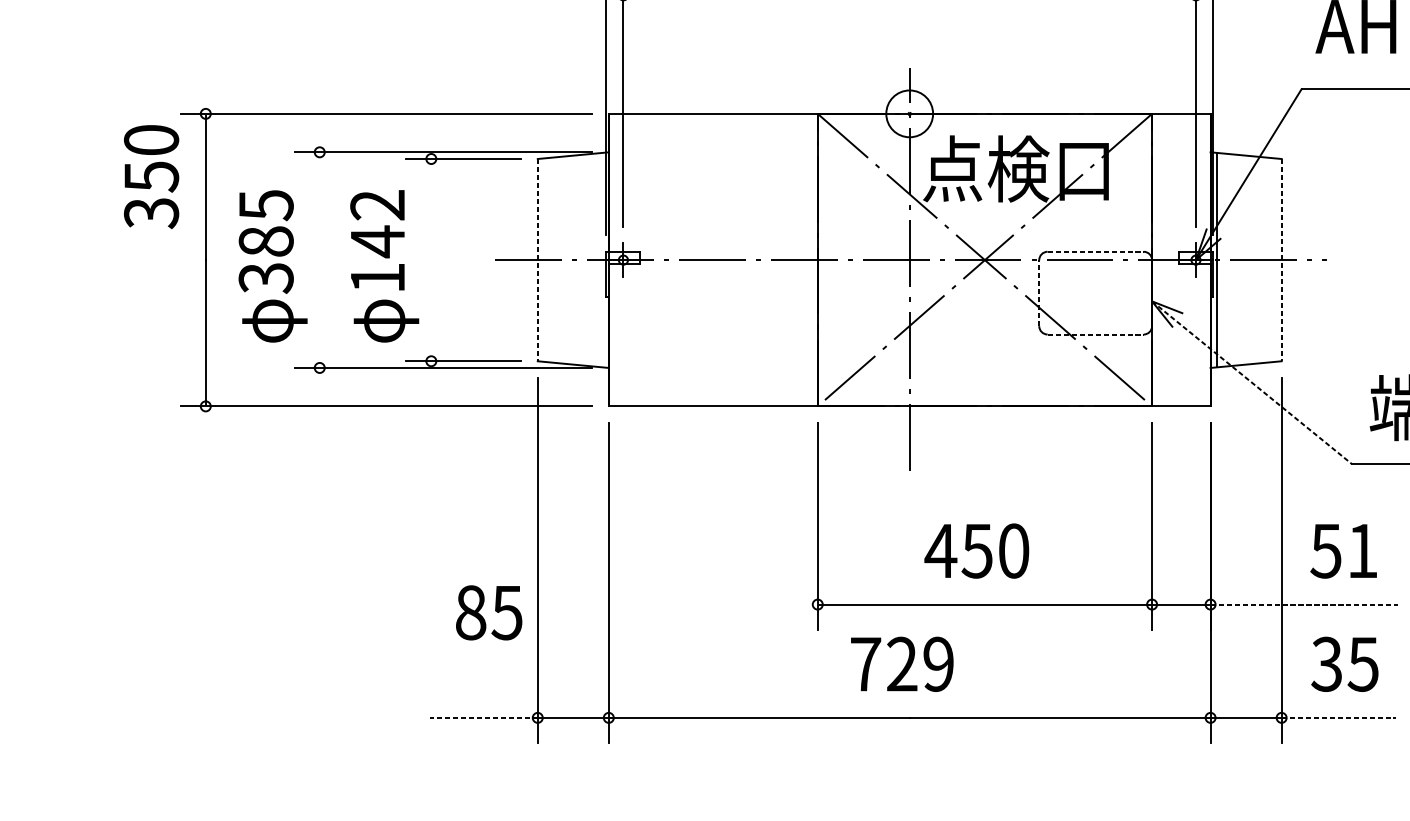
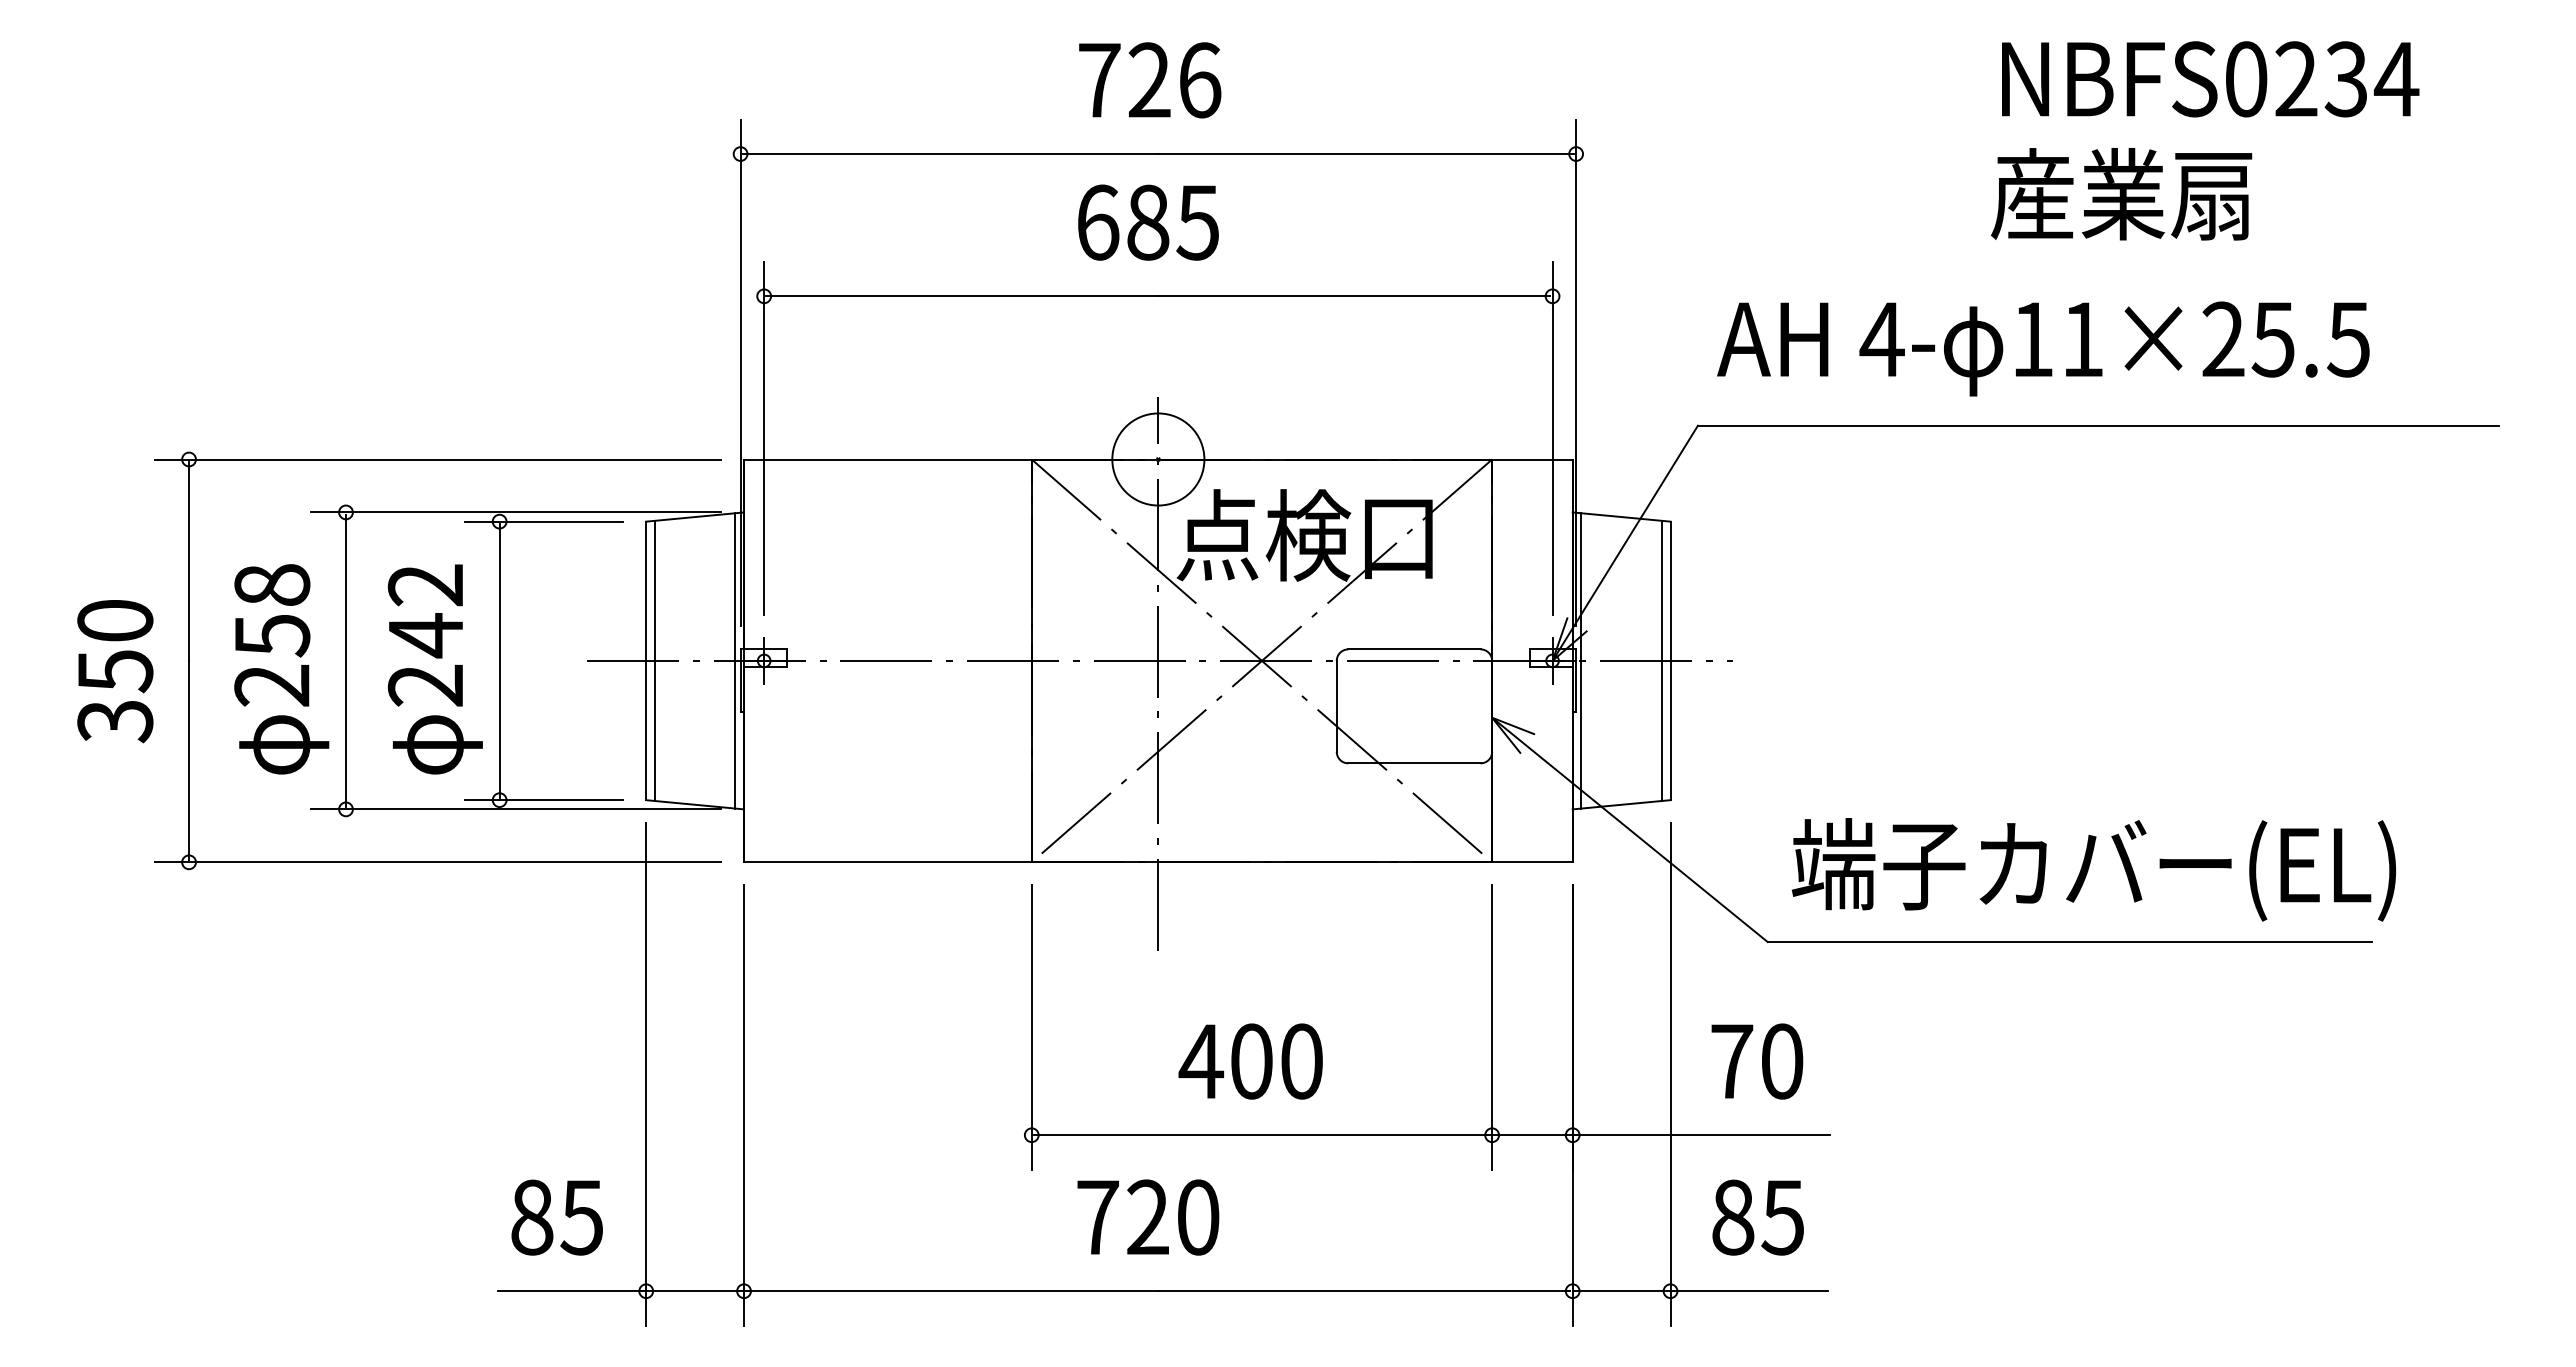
circle: (909, 113) -> (1158, 459), size x1.43
text: (151, 177) -> (115, 671), moved
text: (266, 241) -> (272, 635), 385 -> 258
line: (1095, 251) -> (1414, 649), dashed -> solid
line: (320, 259) -> (346, 660), added
line: (431, 259) -> (499, 660), added
line: (543, 259) -> (654, 660), added
line: (602, 259) -> (735, 660), added
line: (1275, 259) -> (1661, 660), added
line: (537, 260) -> (646, 661), dashed -> solid
line: (1281, 260) -> (1670, 661), dashed -> solid
text: (376, 277) -> (424, 685), 142 -> 242
line: (1039, 292) -> (1336, 705), dashed -> solid
line: (1095, 334) -> (1414, 763), dashed -> solid
line: (1251, 382) -> (1629, 829), dashed -> solid
text: (976, 551) -> (1250, 1061), 450 -> 400
text: (1344, 551) -> (1756, 1061), 51 -> 70
line: (1304, 604) -> (1701, 1135), dashed -> solid
text: (488, 612) -> (556, 1217), moved
text: (938, 664) -> (1198, 1217), 729 -> 720
text: (1326, 664) -> (1732, 1217), 35 -> 85
line: (483, 718) -> (571, 1291), dashed -> solid
line: (1338, 718) -> (1749, 1291), dashed -> solid

